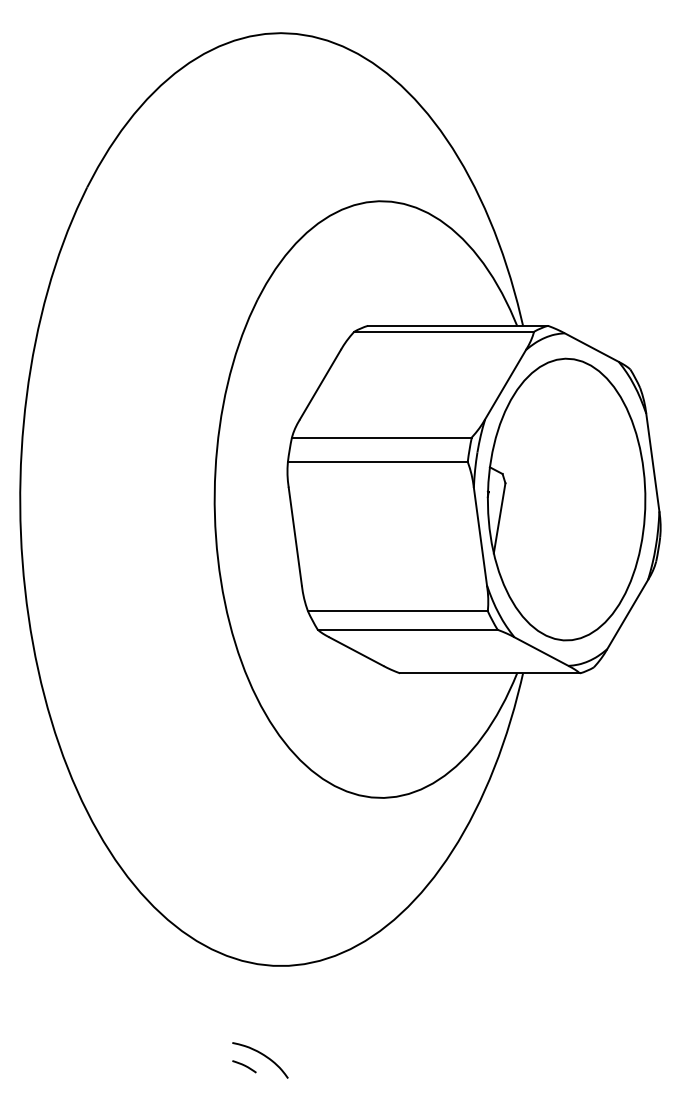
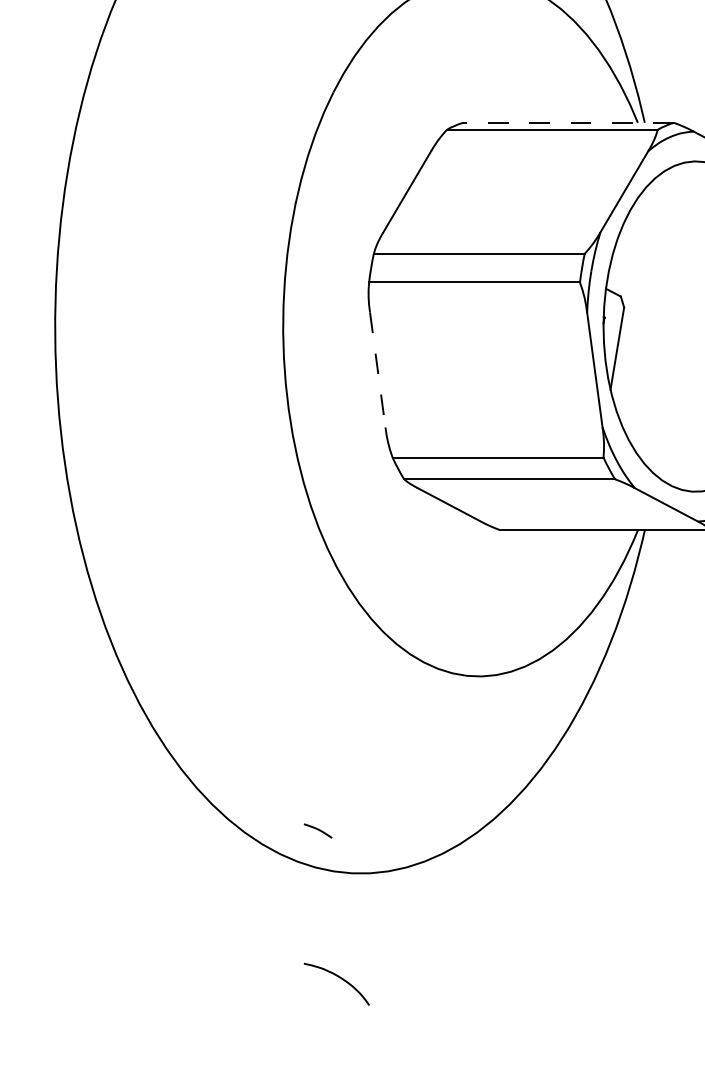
line: (458, 325) -> (569, 122), solid -> dashed
line: (295, 537) -> (377, 371), solid -> dashed
curve: (244, 1066) -> (318, 830), moved

